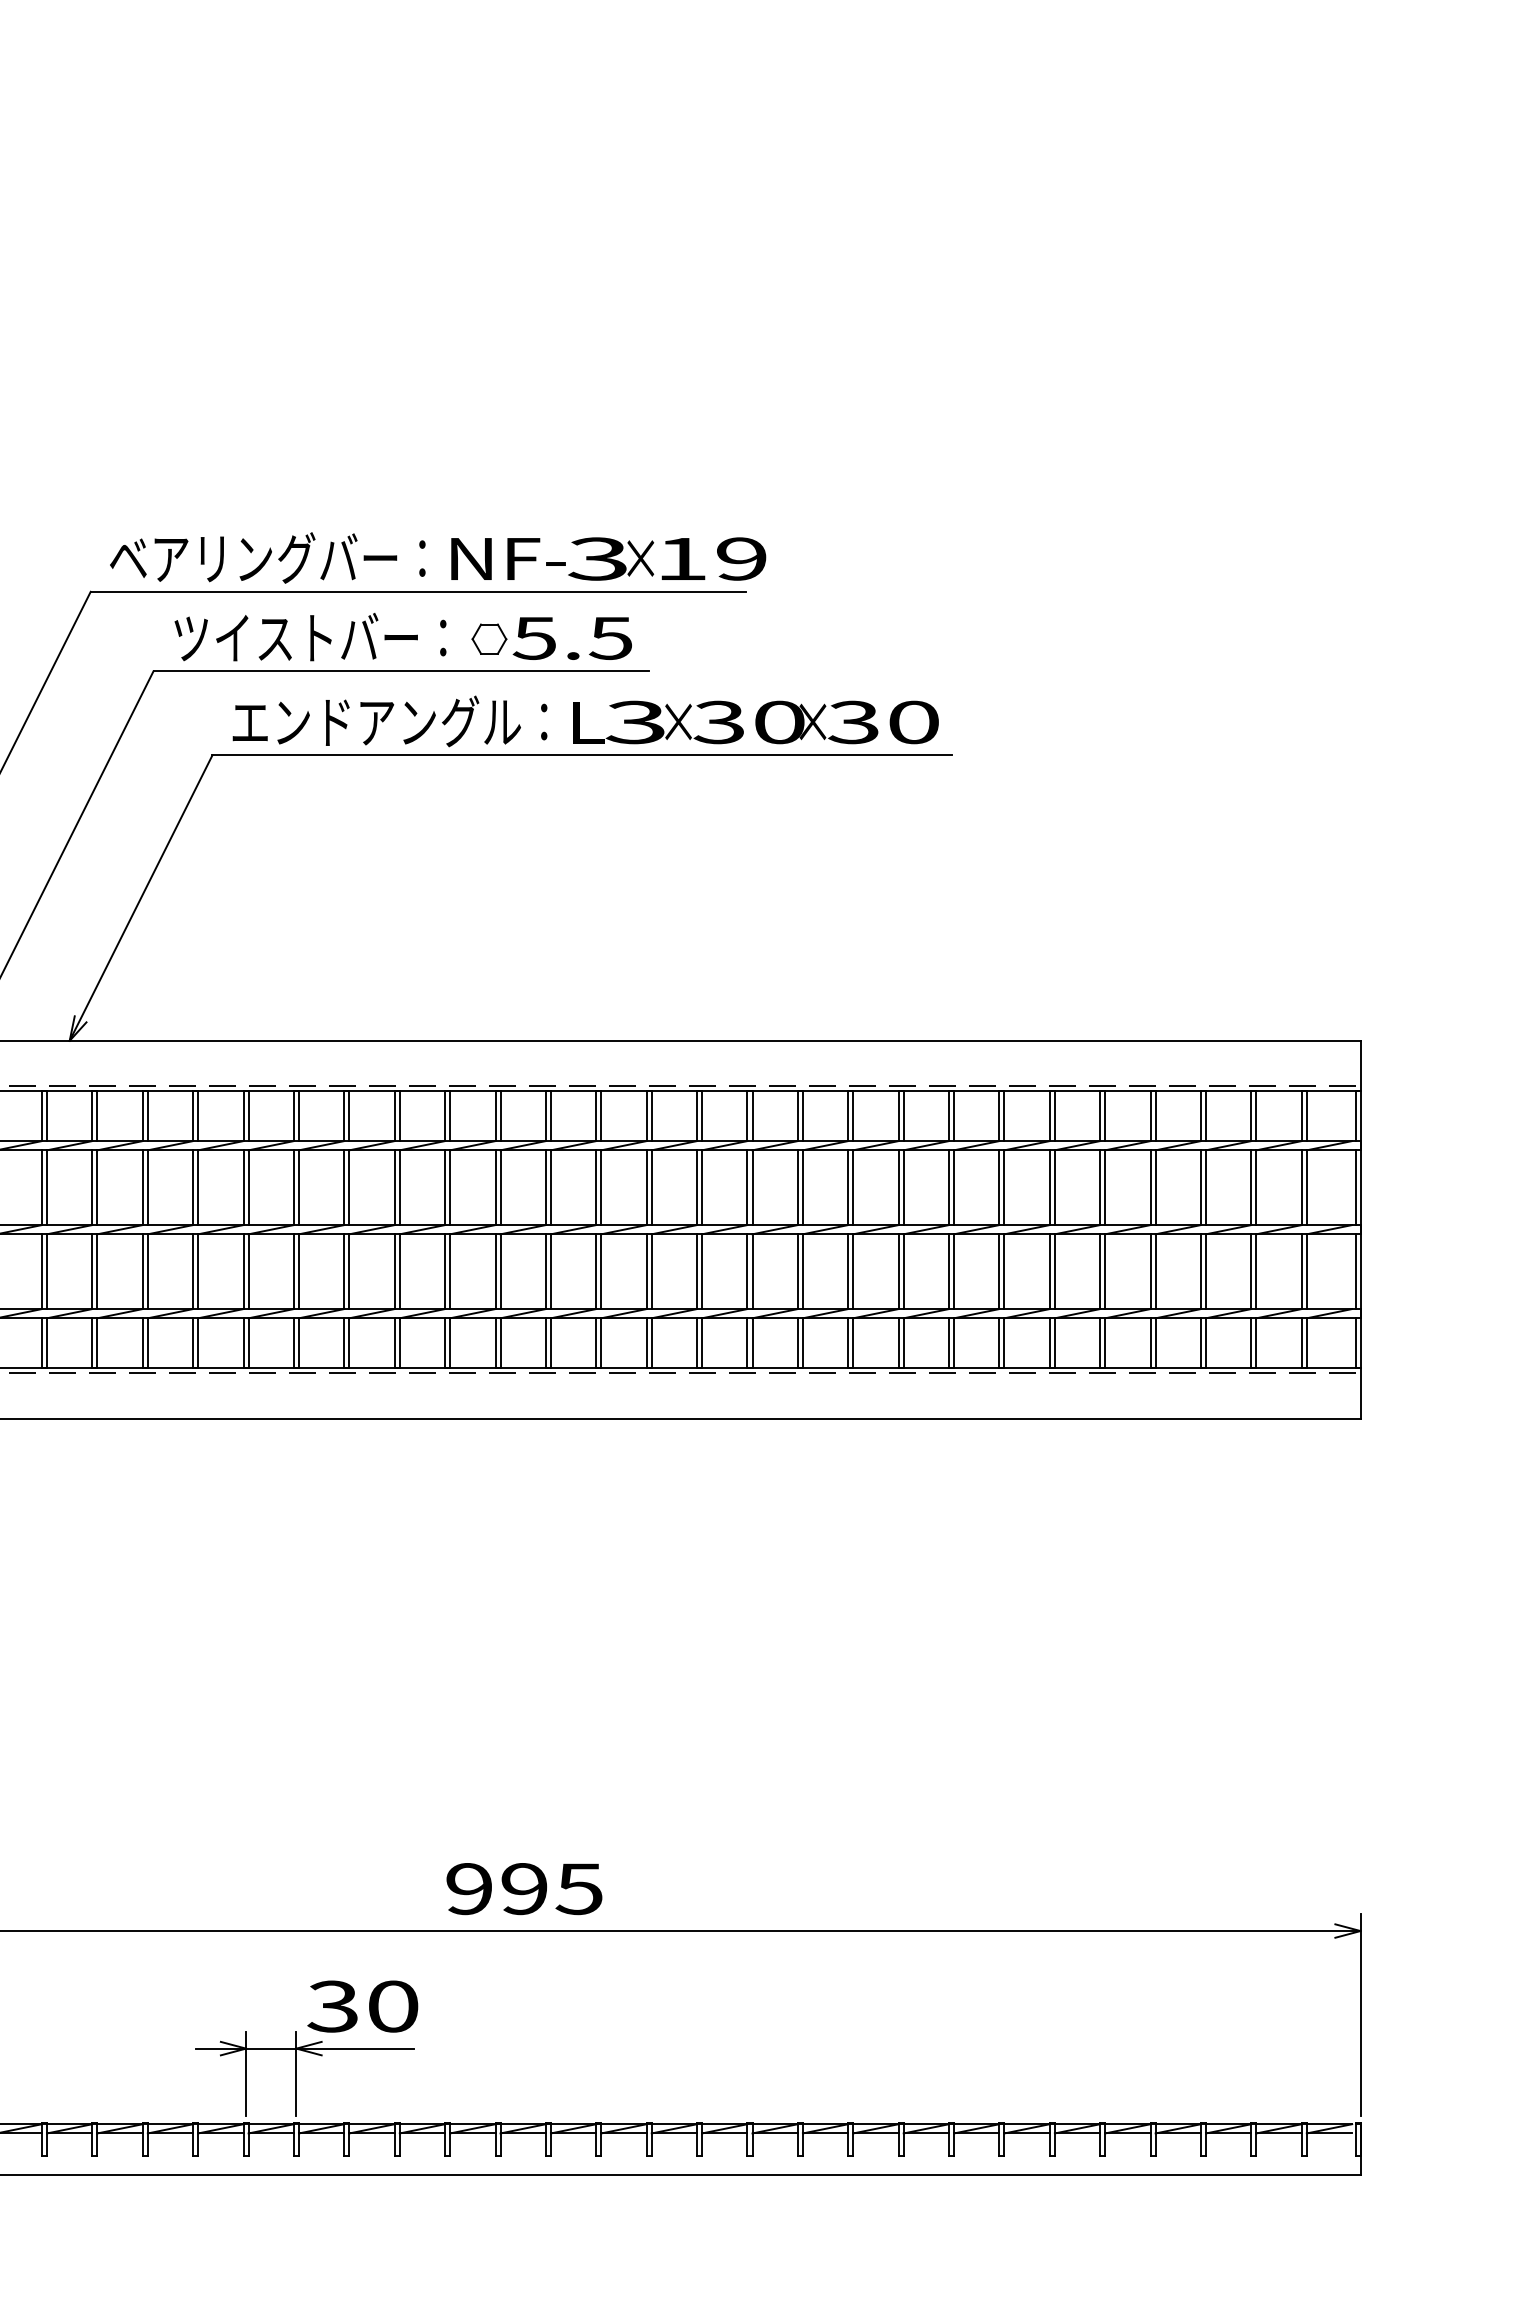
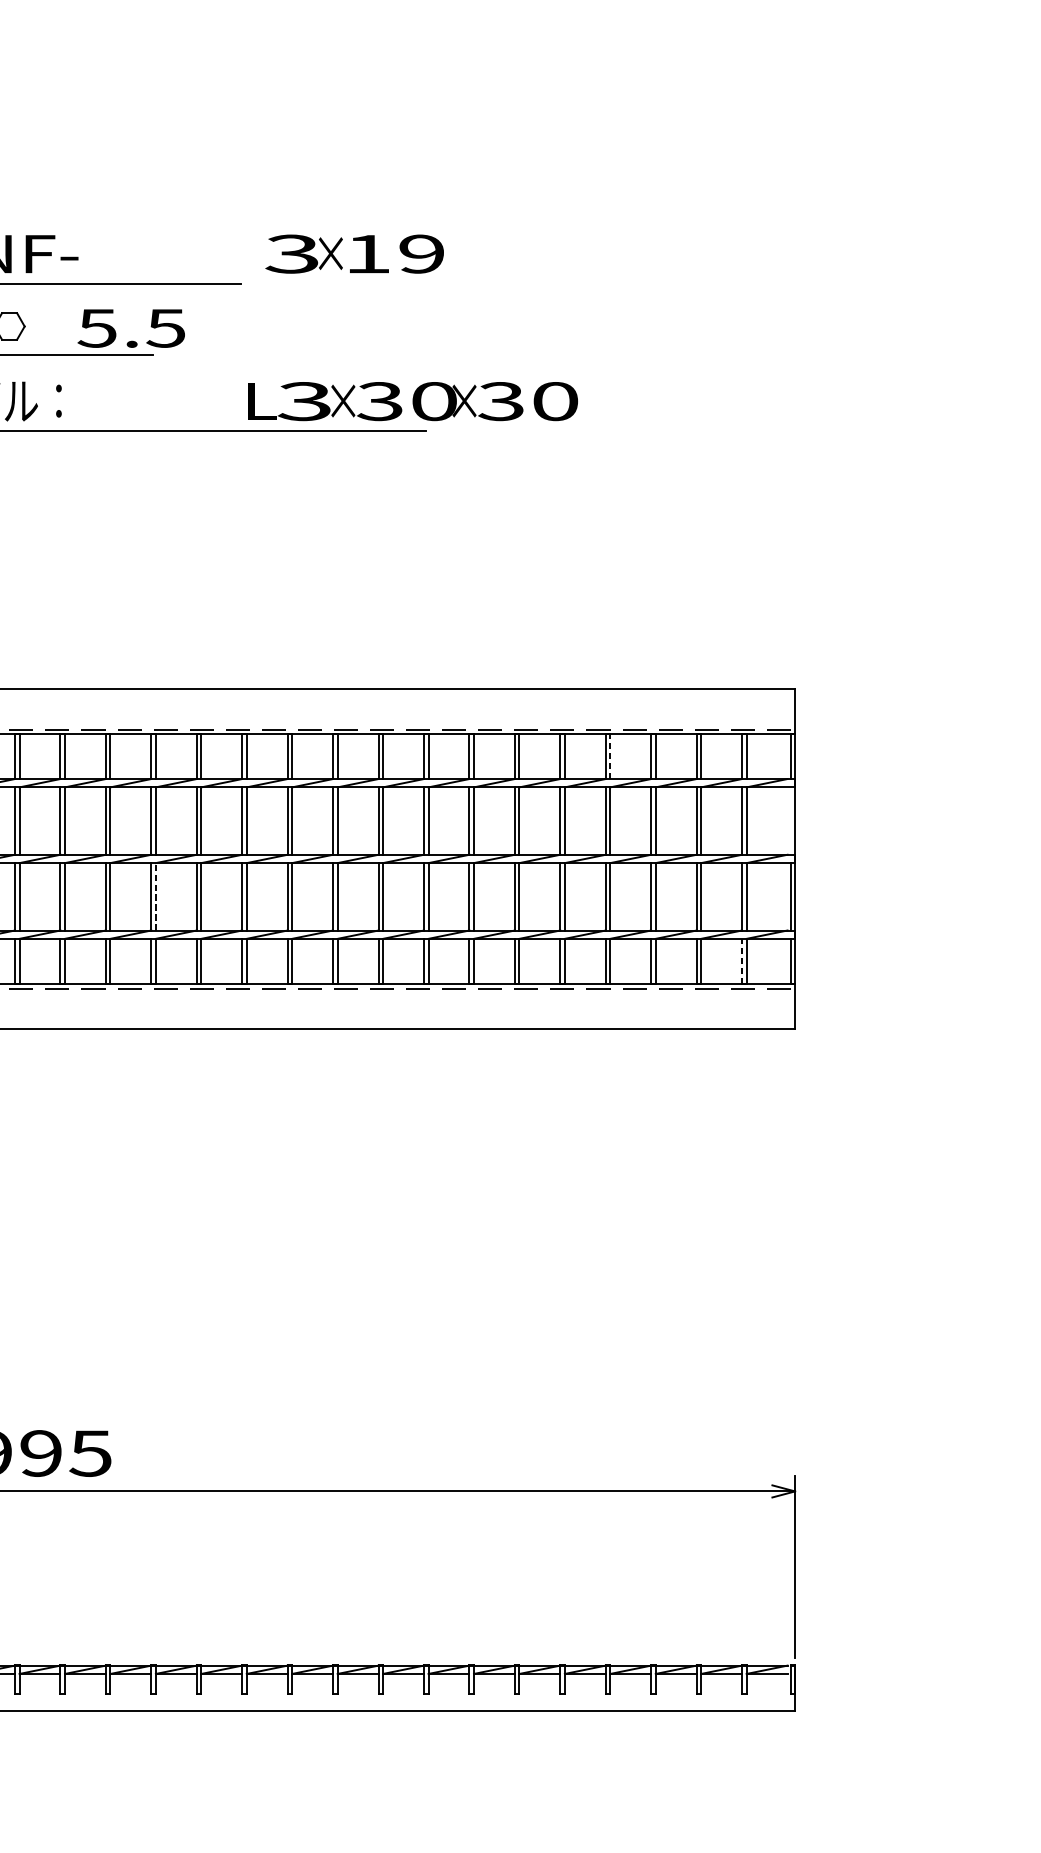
text: (667, 558) -> (354, 253), moved
text: (571, 638) -> (130, 328), moved
text: (755, 722) -> (412, 401), moved
line: (1155, 1116) -> (610, 756), solid -> dashed
line: (1355, 1187) -> (790, 820), removed
line: (651, 1271) -> (155, 896), solid -> dashed
line: (1301, 1342) -> (741, 960), solid -> dashed

